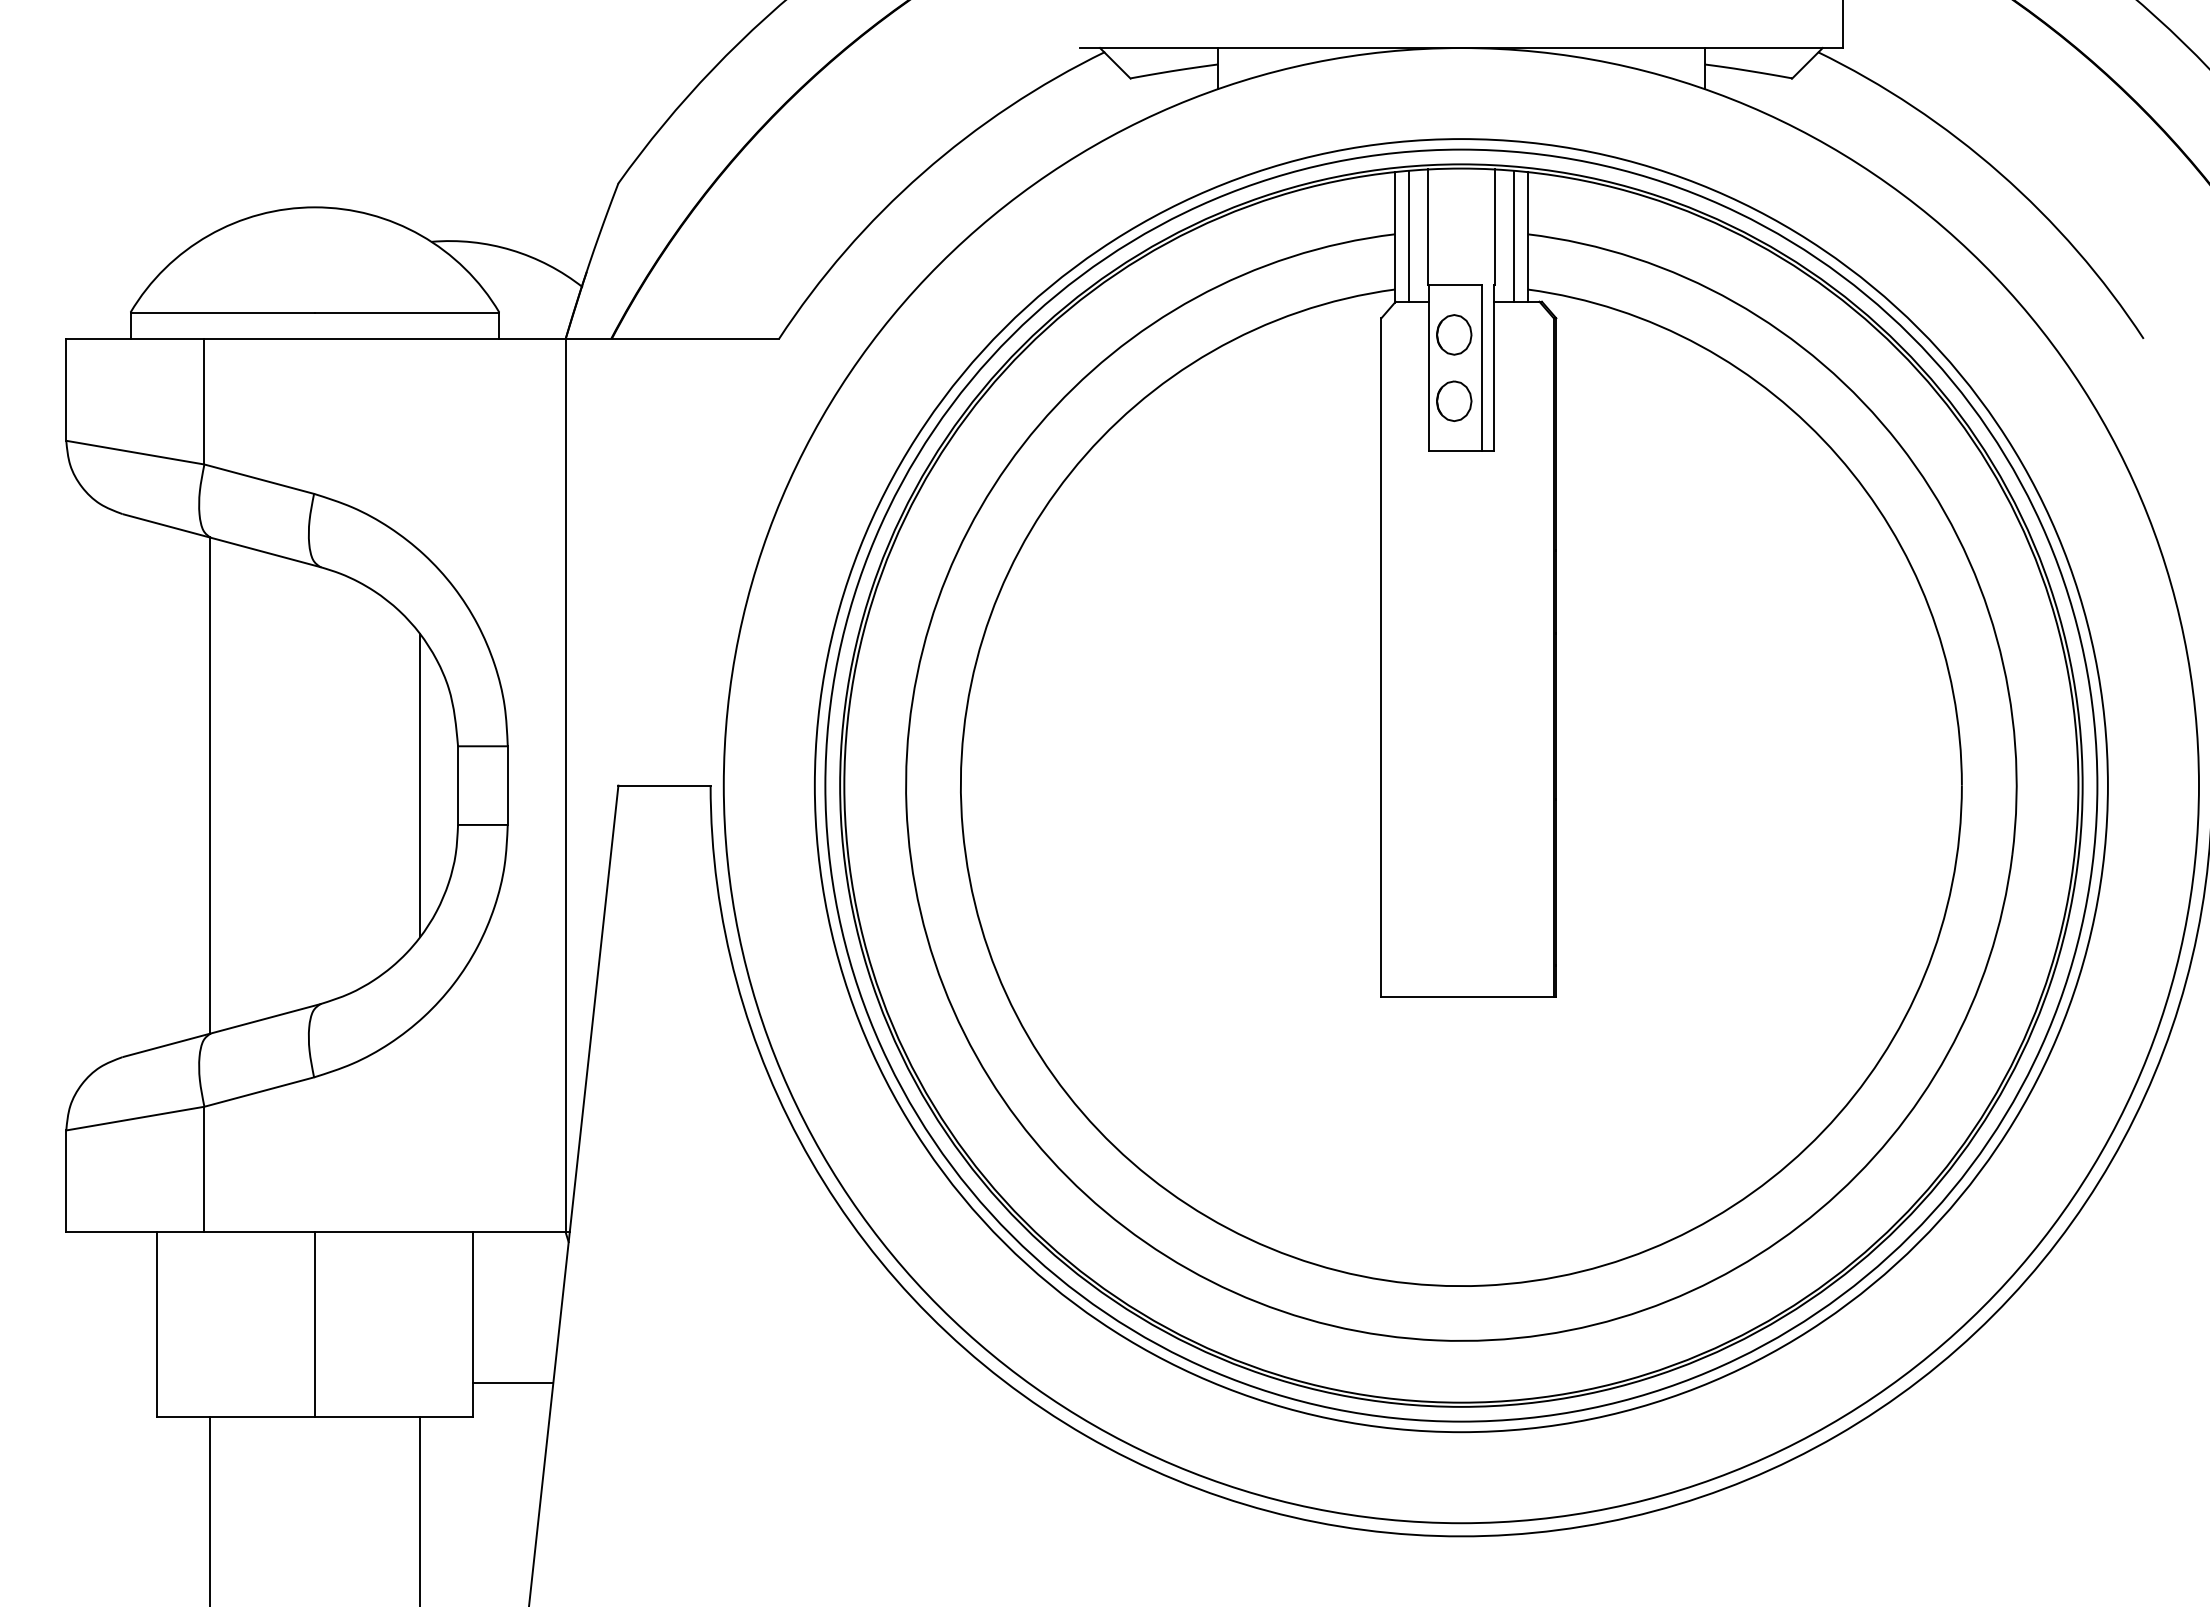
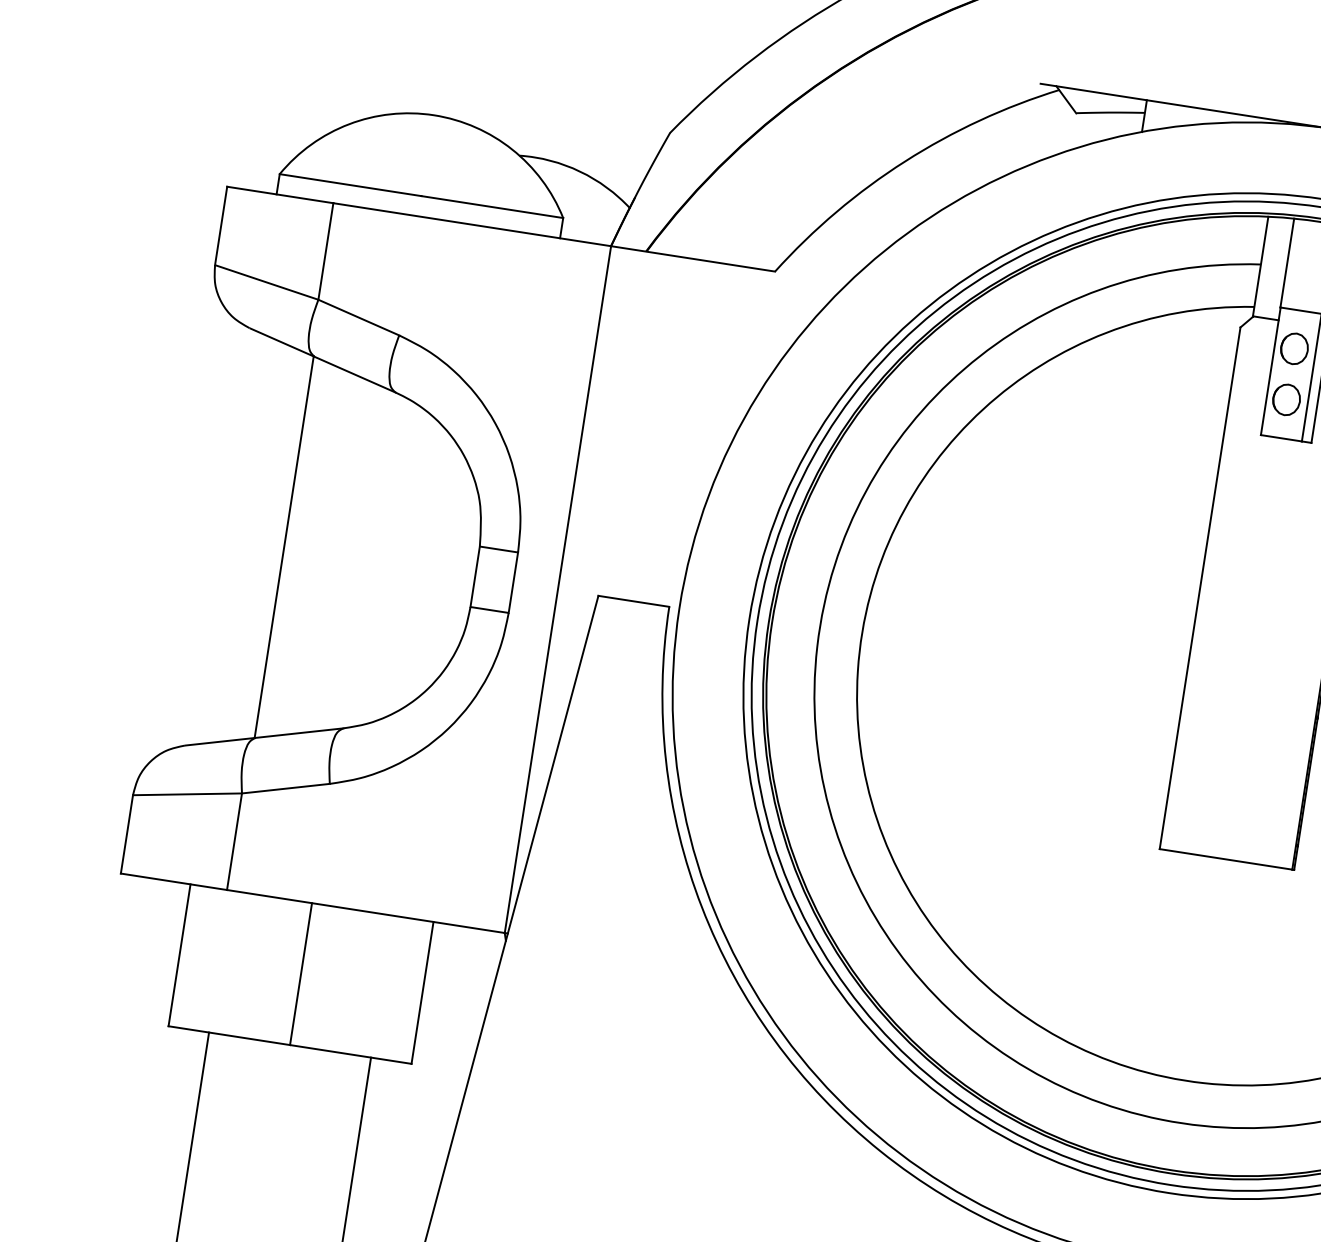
line: (1408, 235) -> (1271, 267), removed
line: (420, 785) -> (446, 572), removed
line: (513, 1383) -> (446, 1042), removed

